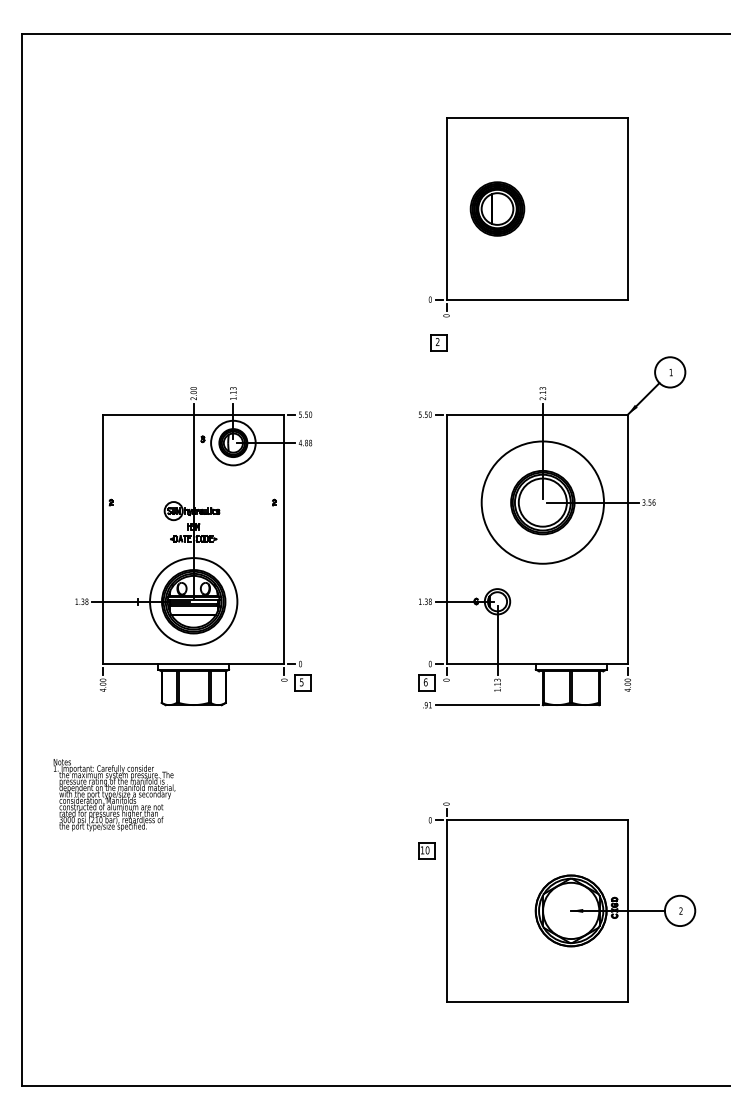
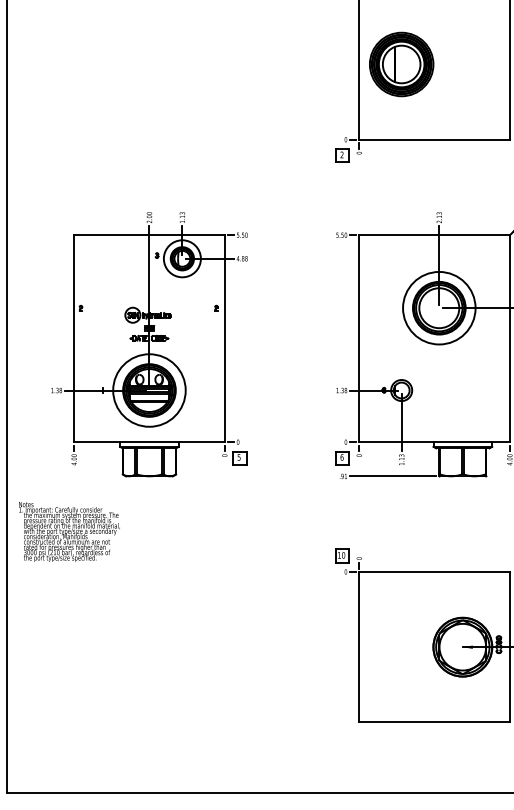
part: (497, 208) -> (401, 64), size x1.43
part: (438, 342) -> (342, 155), moved
circle: (542, 502) -> (439, 308), size x0.71
text: (114, 795) -> (69, 532), moved
part: (426, 850) -> (342, 555), moved

